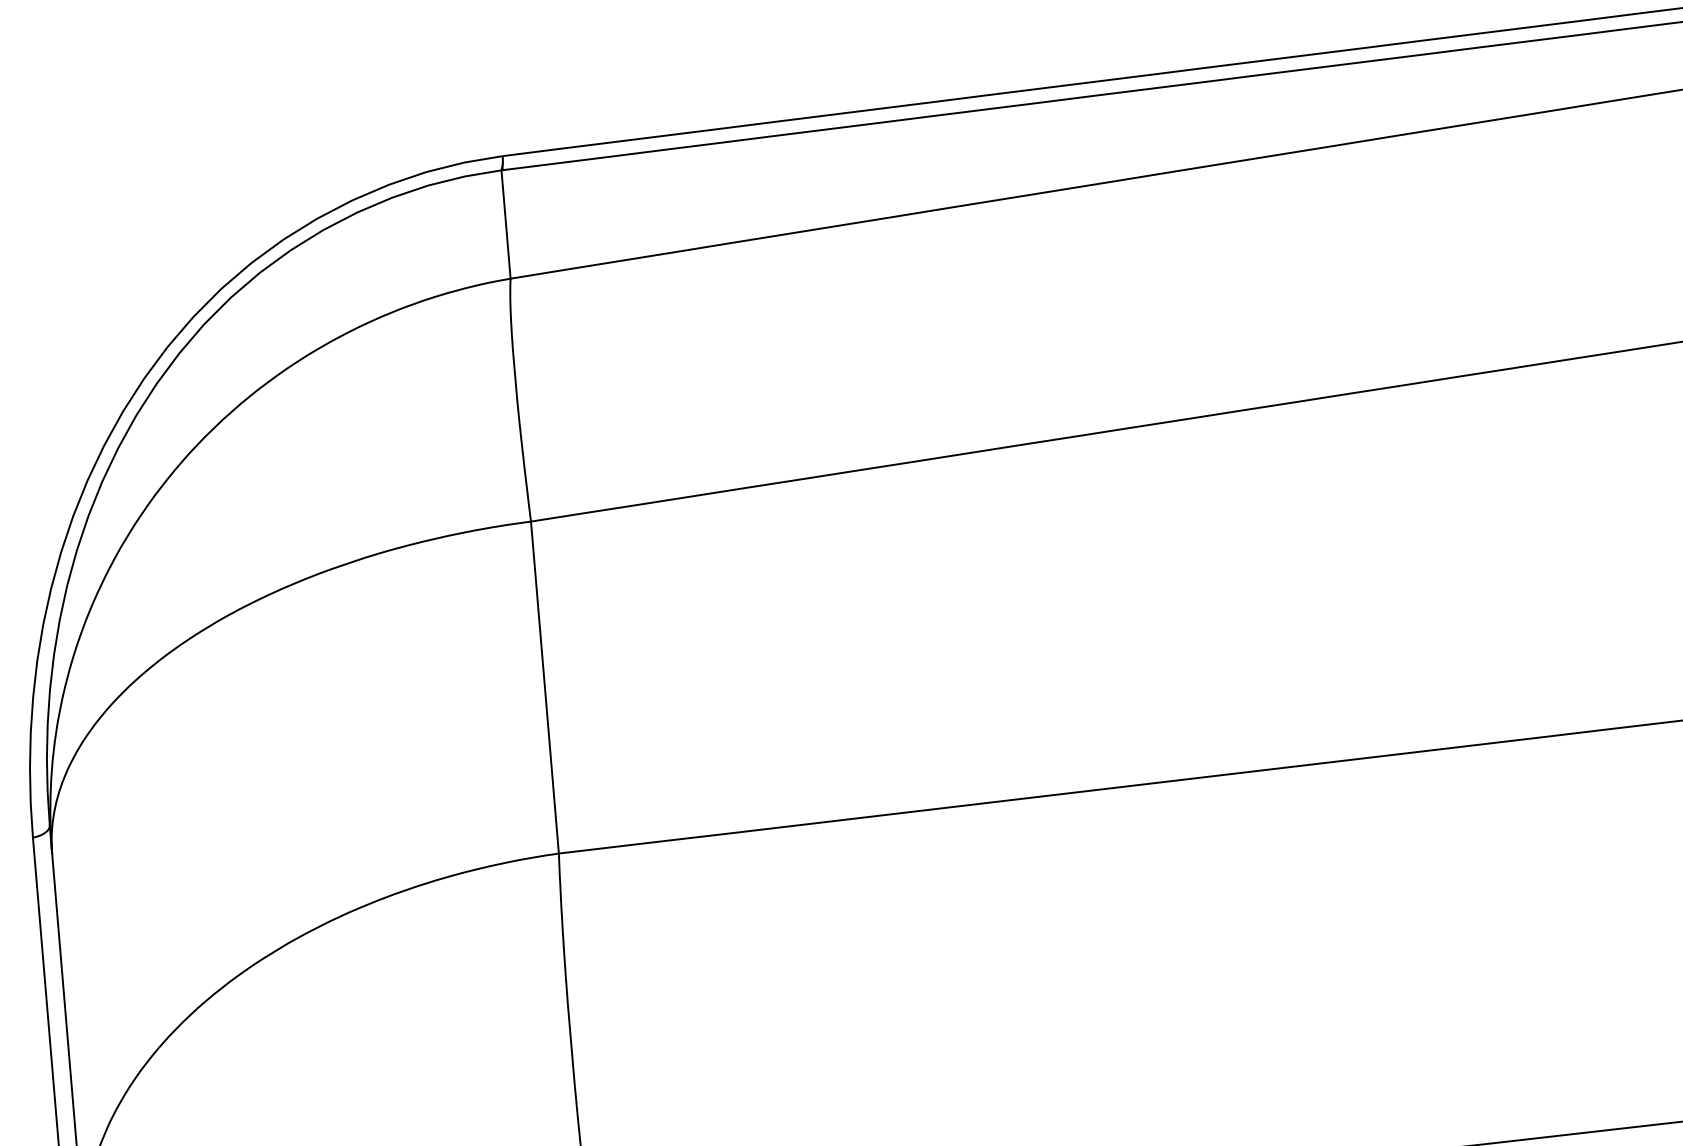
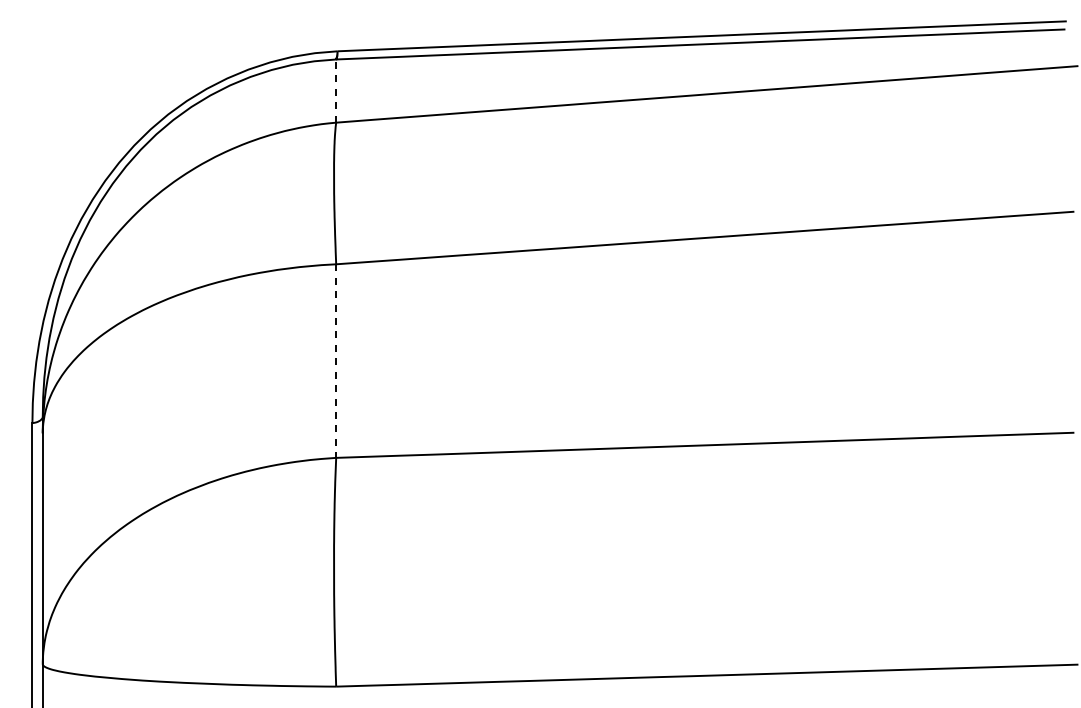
line: (506, 225) -> (336, 91), solid -> dashed
line: (545, 688) -> (336, 361), solid -> dashed

